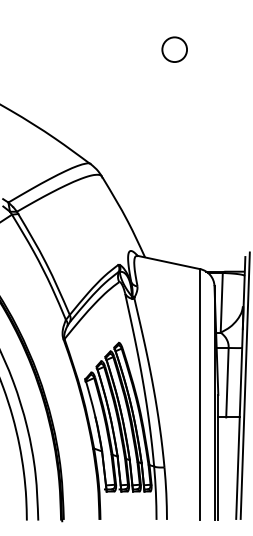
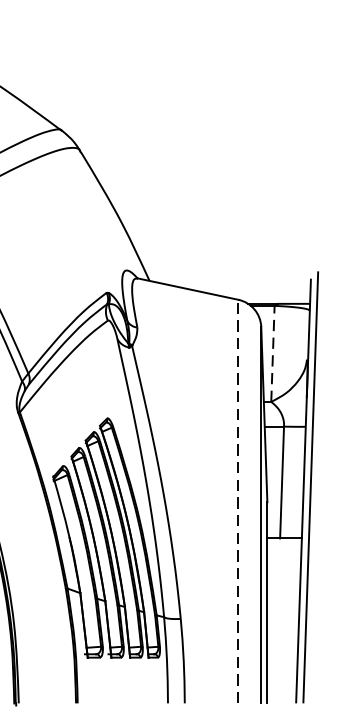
line: (221, 302) -> (272, 353), solid -> dashed
line: (200, 394) -> (238, 501), solid -> dashed

